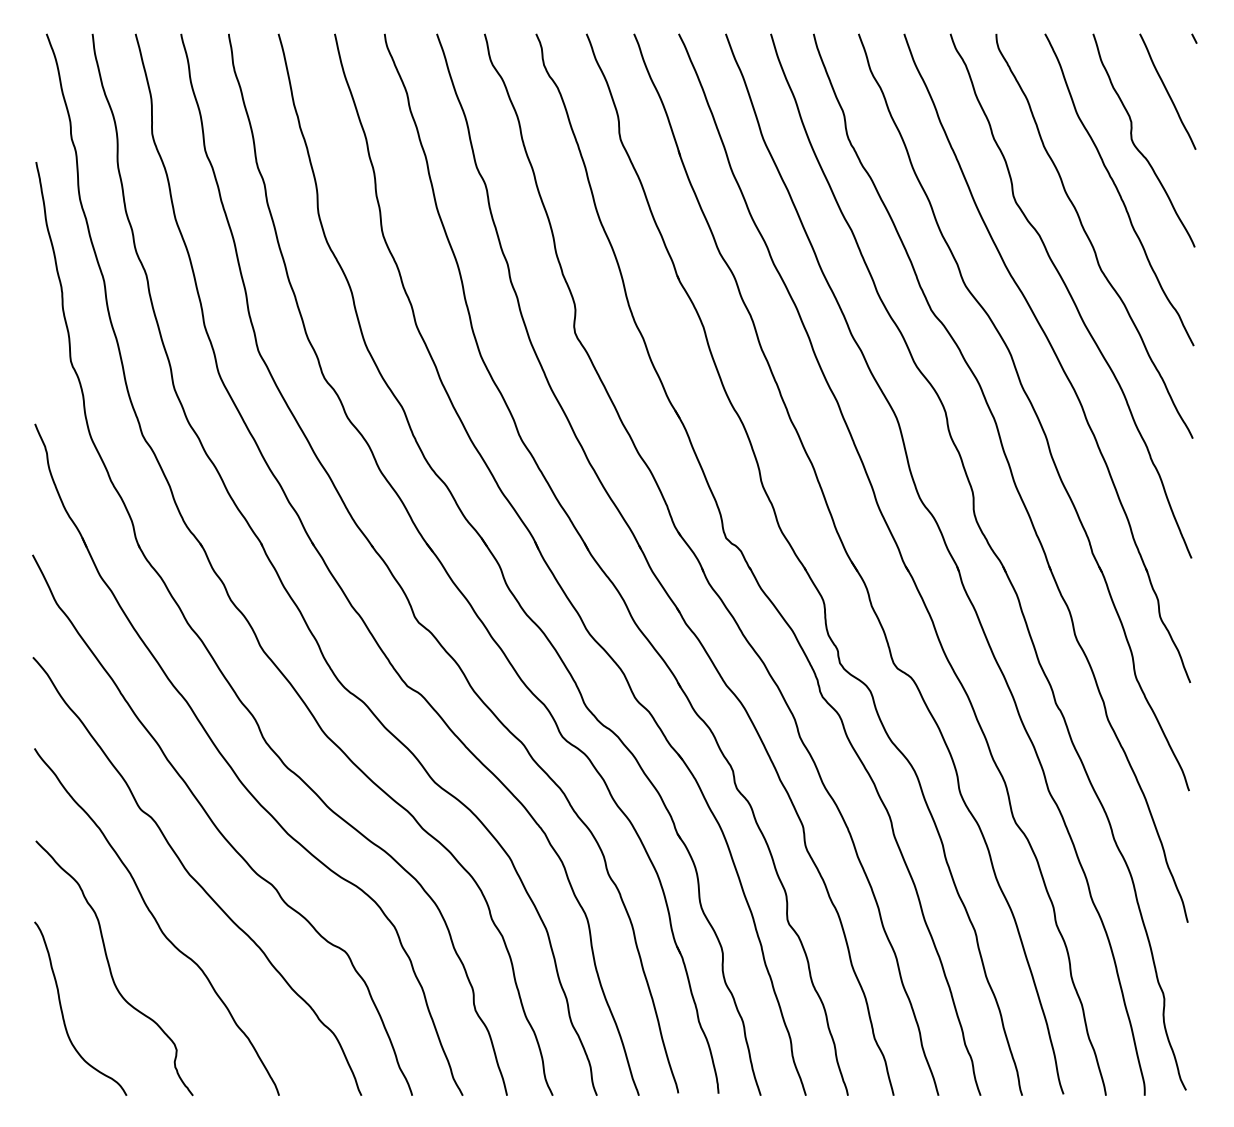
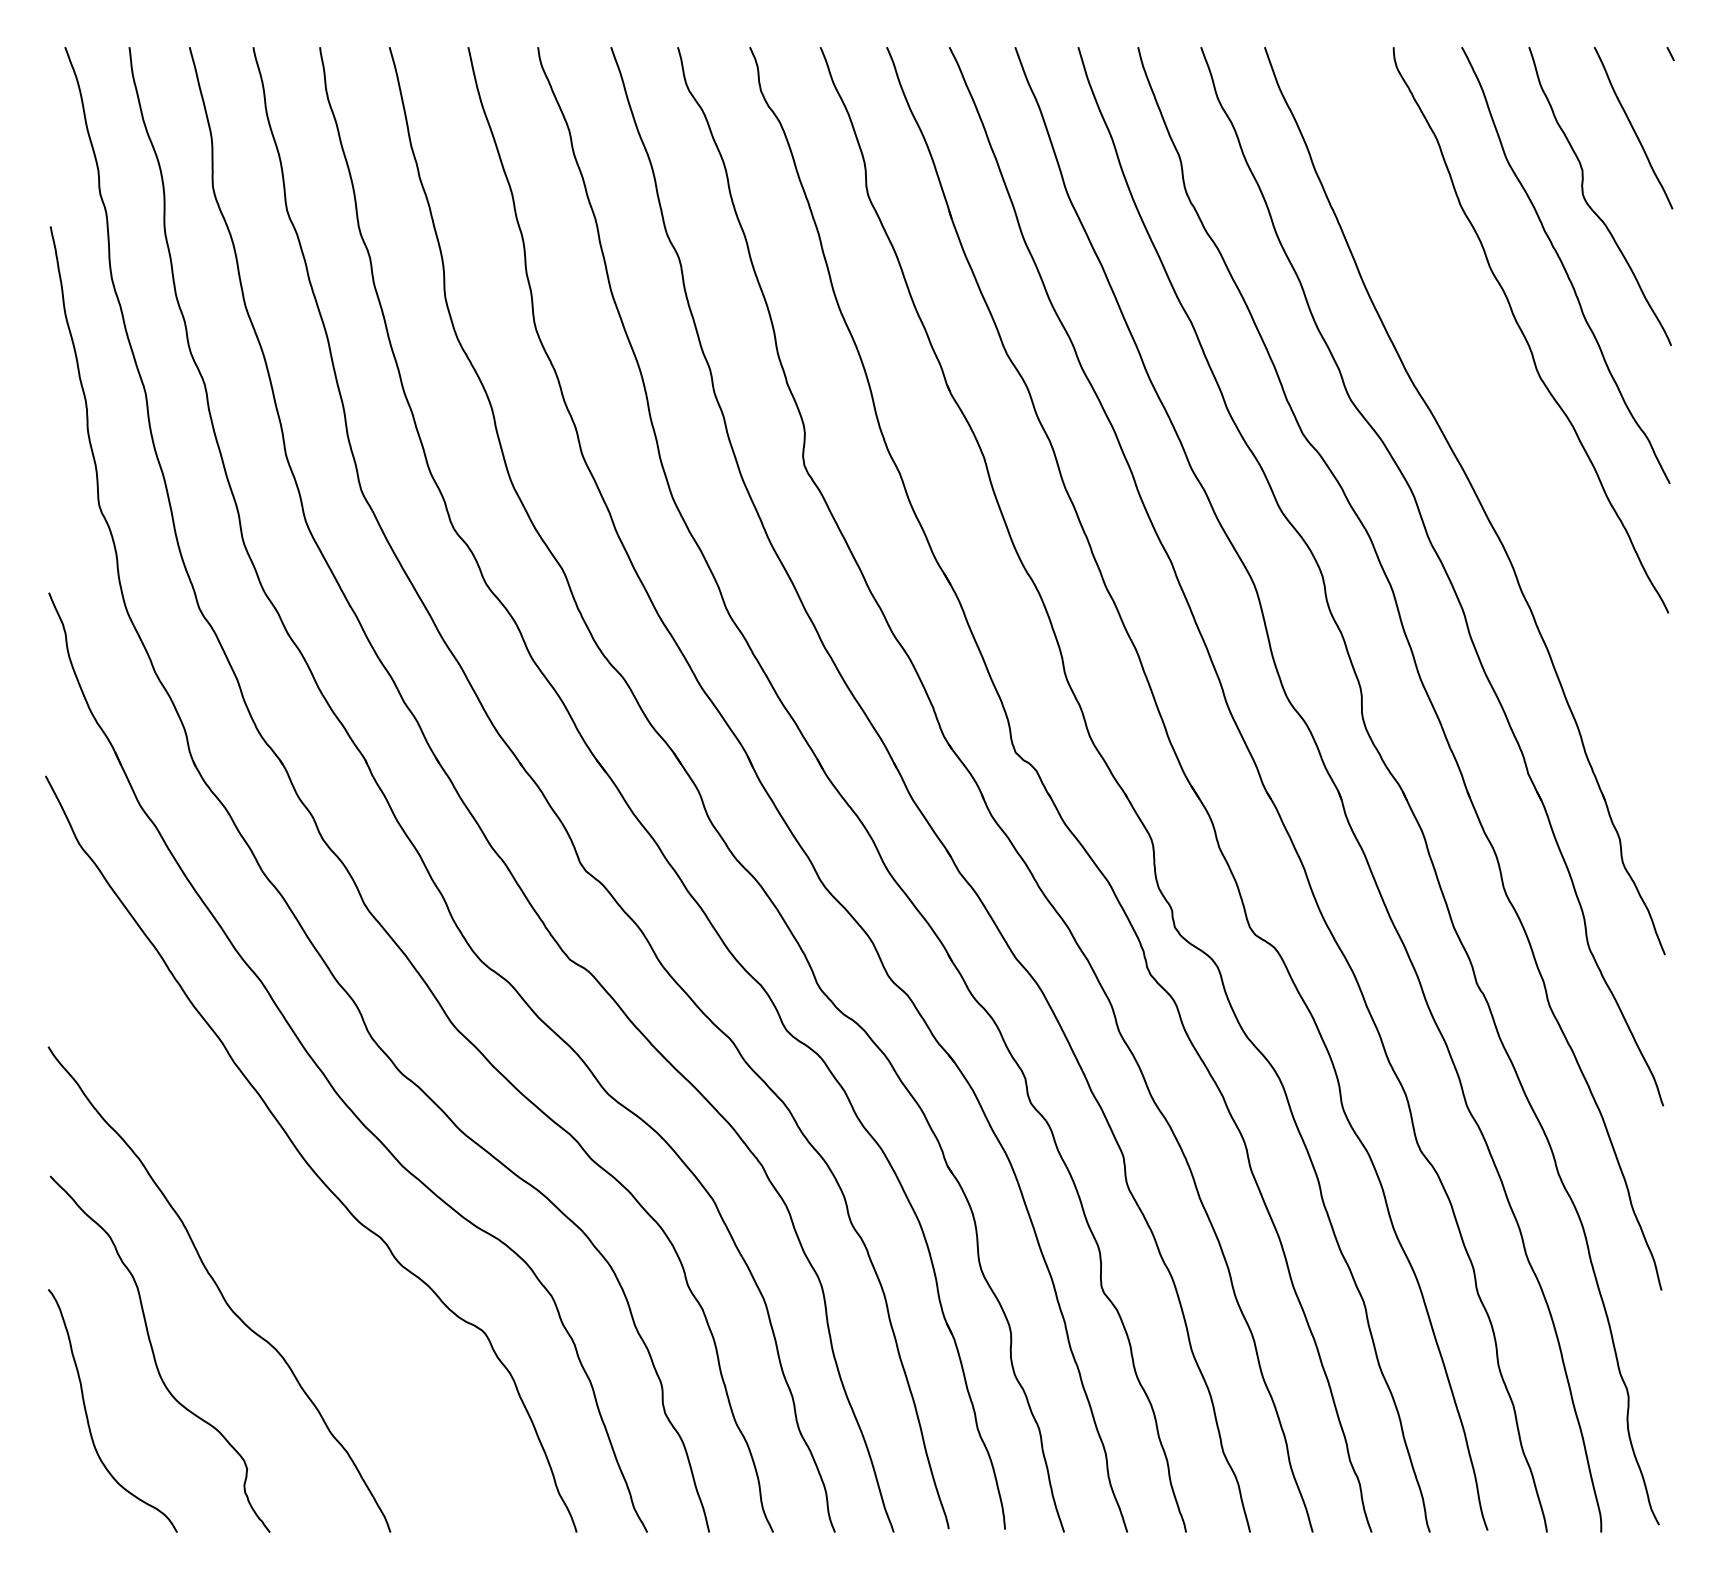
curve: (1070, 296) -> (1497, 414), removed
curve: (194, 878) -> (271, 1228), removed

